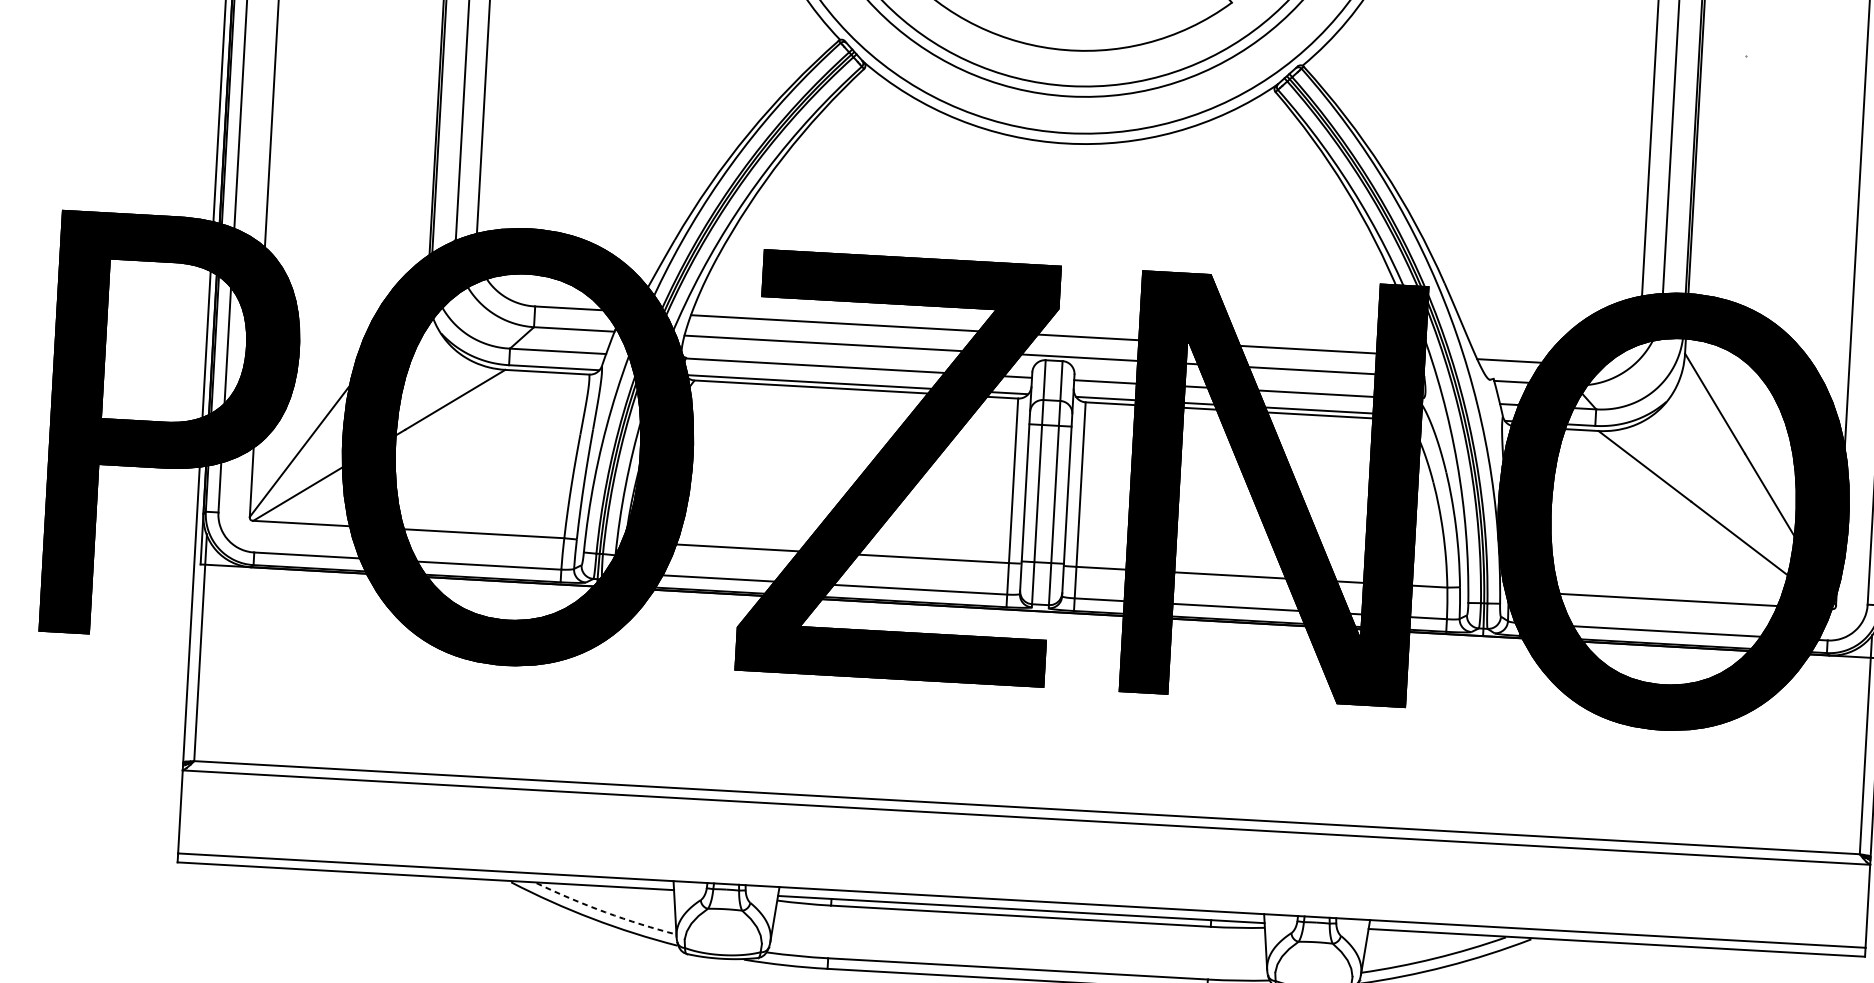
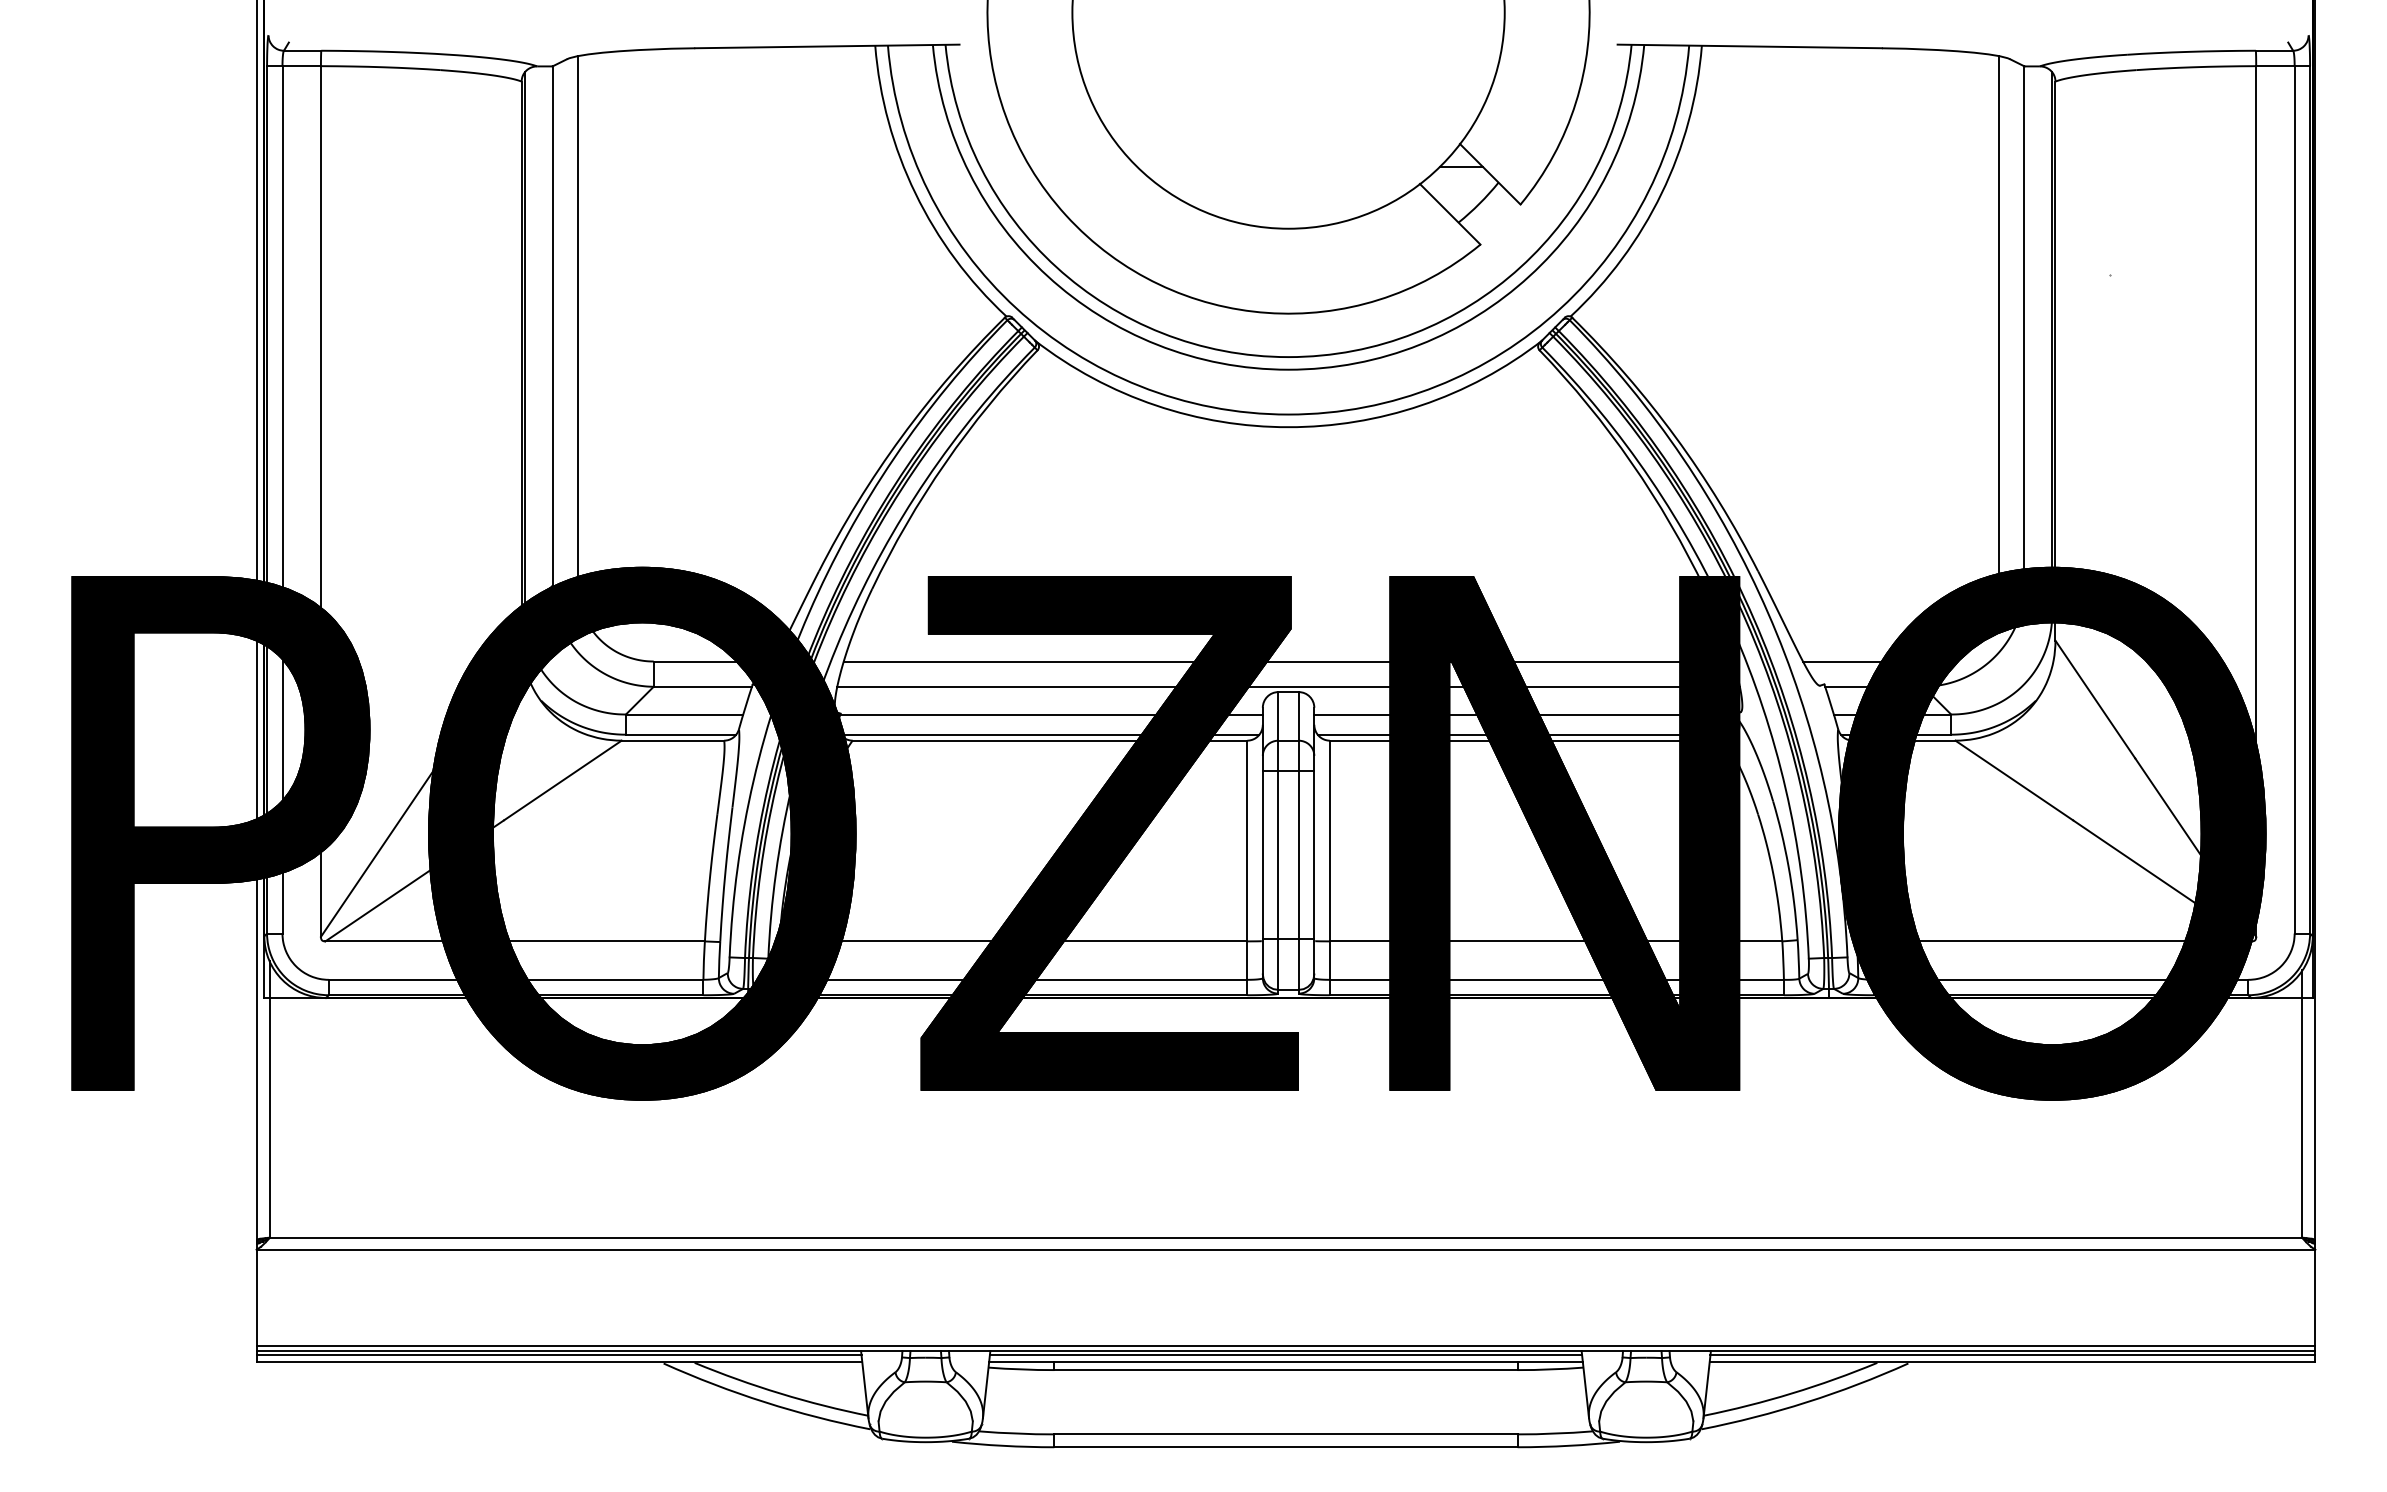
line: (425, 870) -> (558, 1355), added
line: (1021, 896) -> (1285, 1345), added
line: (1021, 904) -> (1285, 1355), added
arc: (605, 912) -> (780, 1393), dashed -> solid
line: (1617, 937) -> (2012, 1355), added

